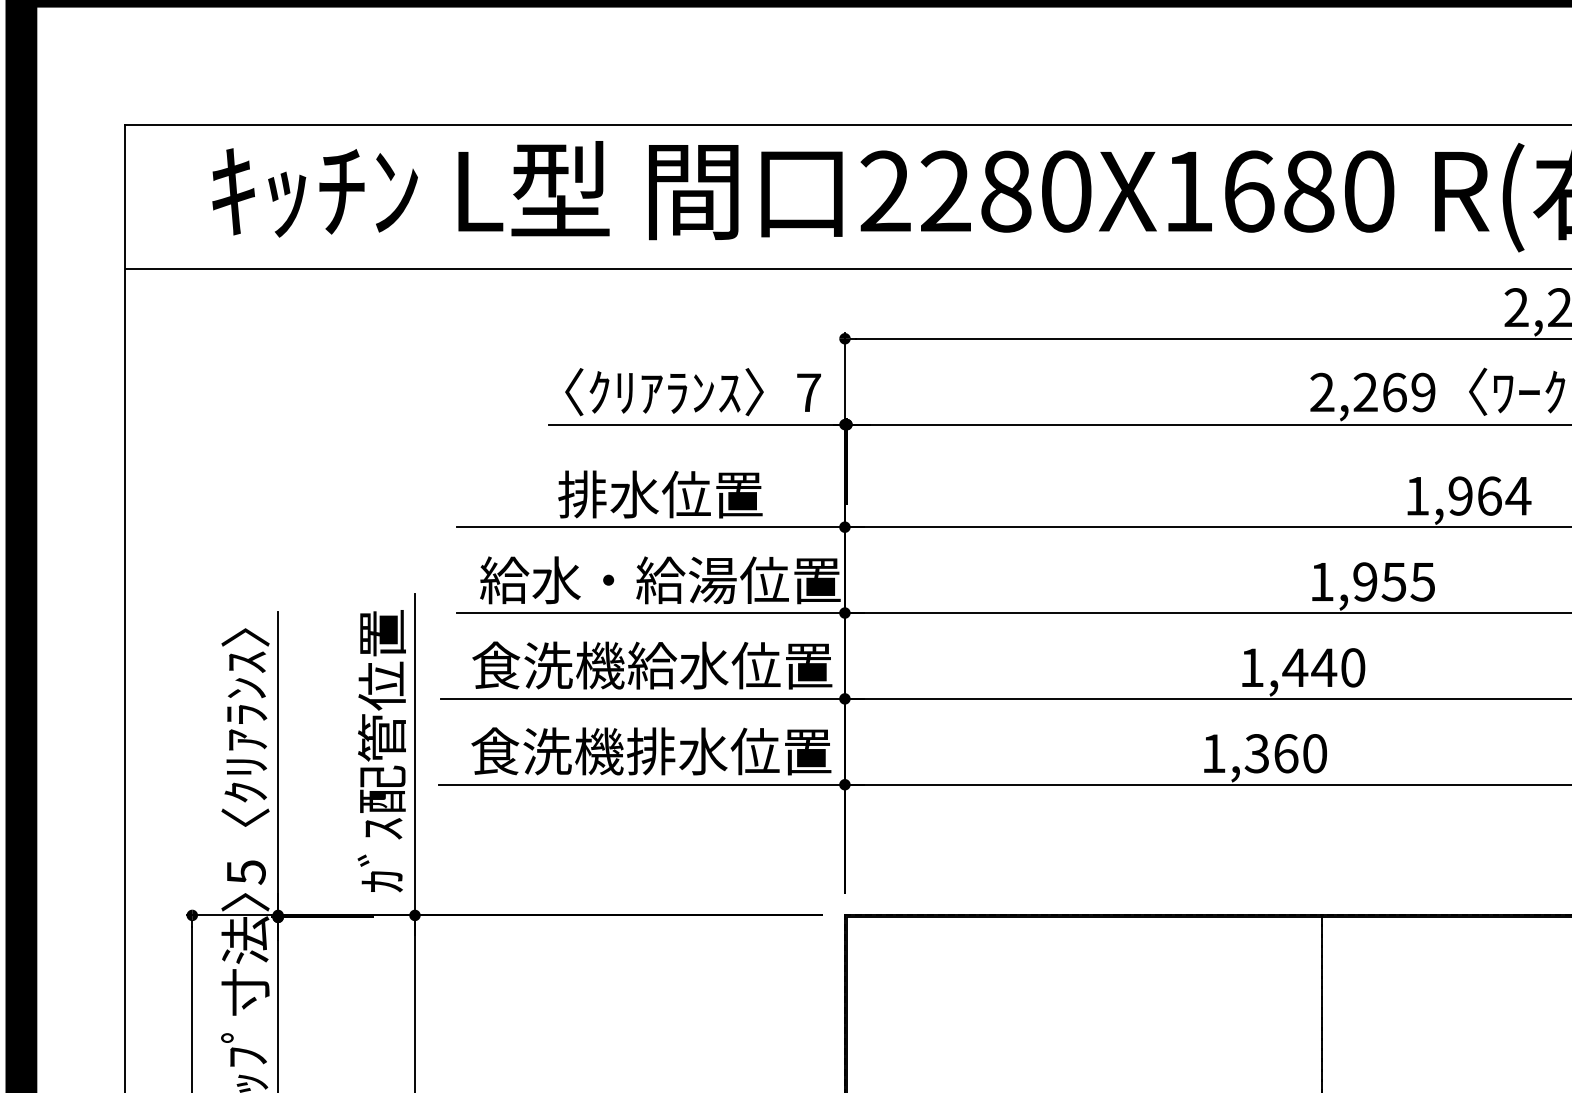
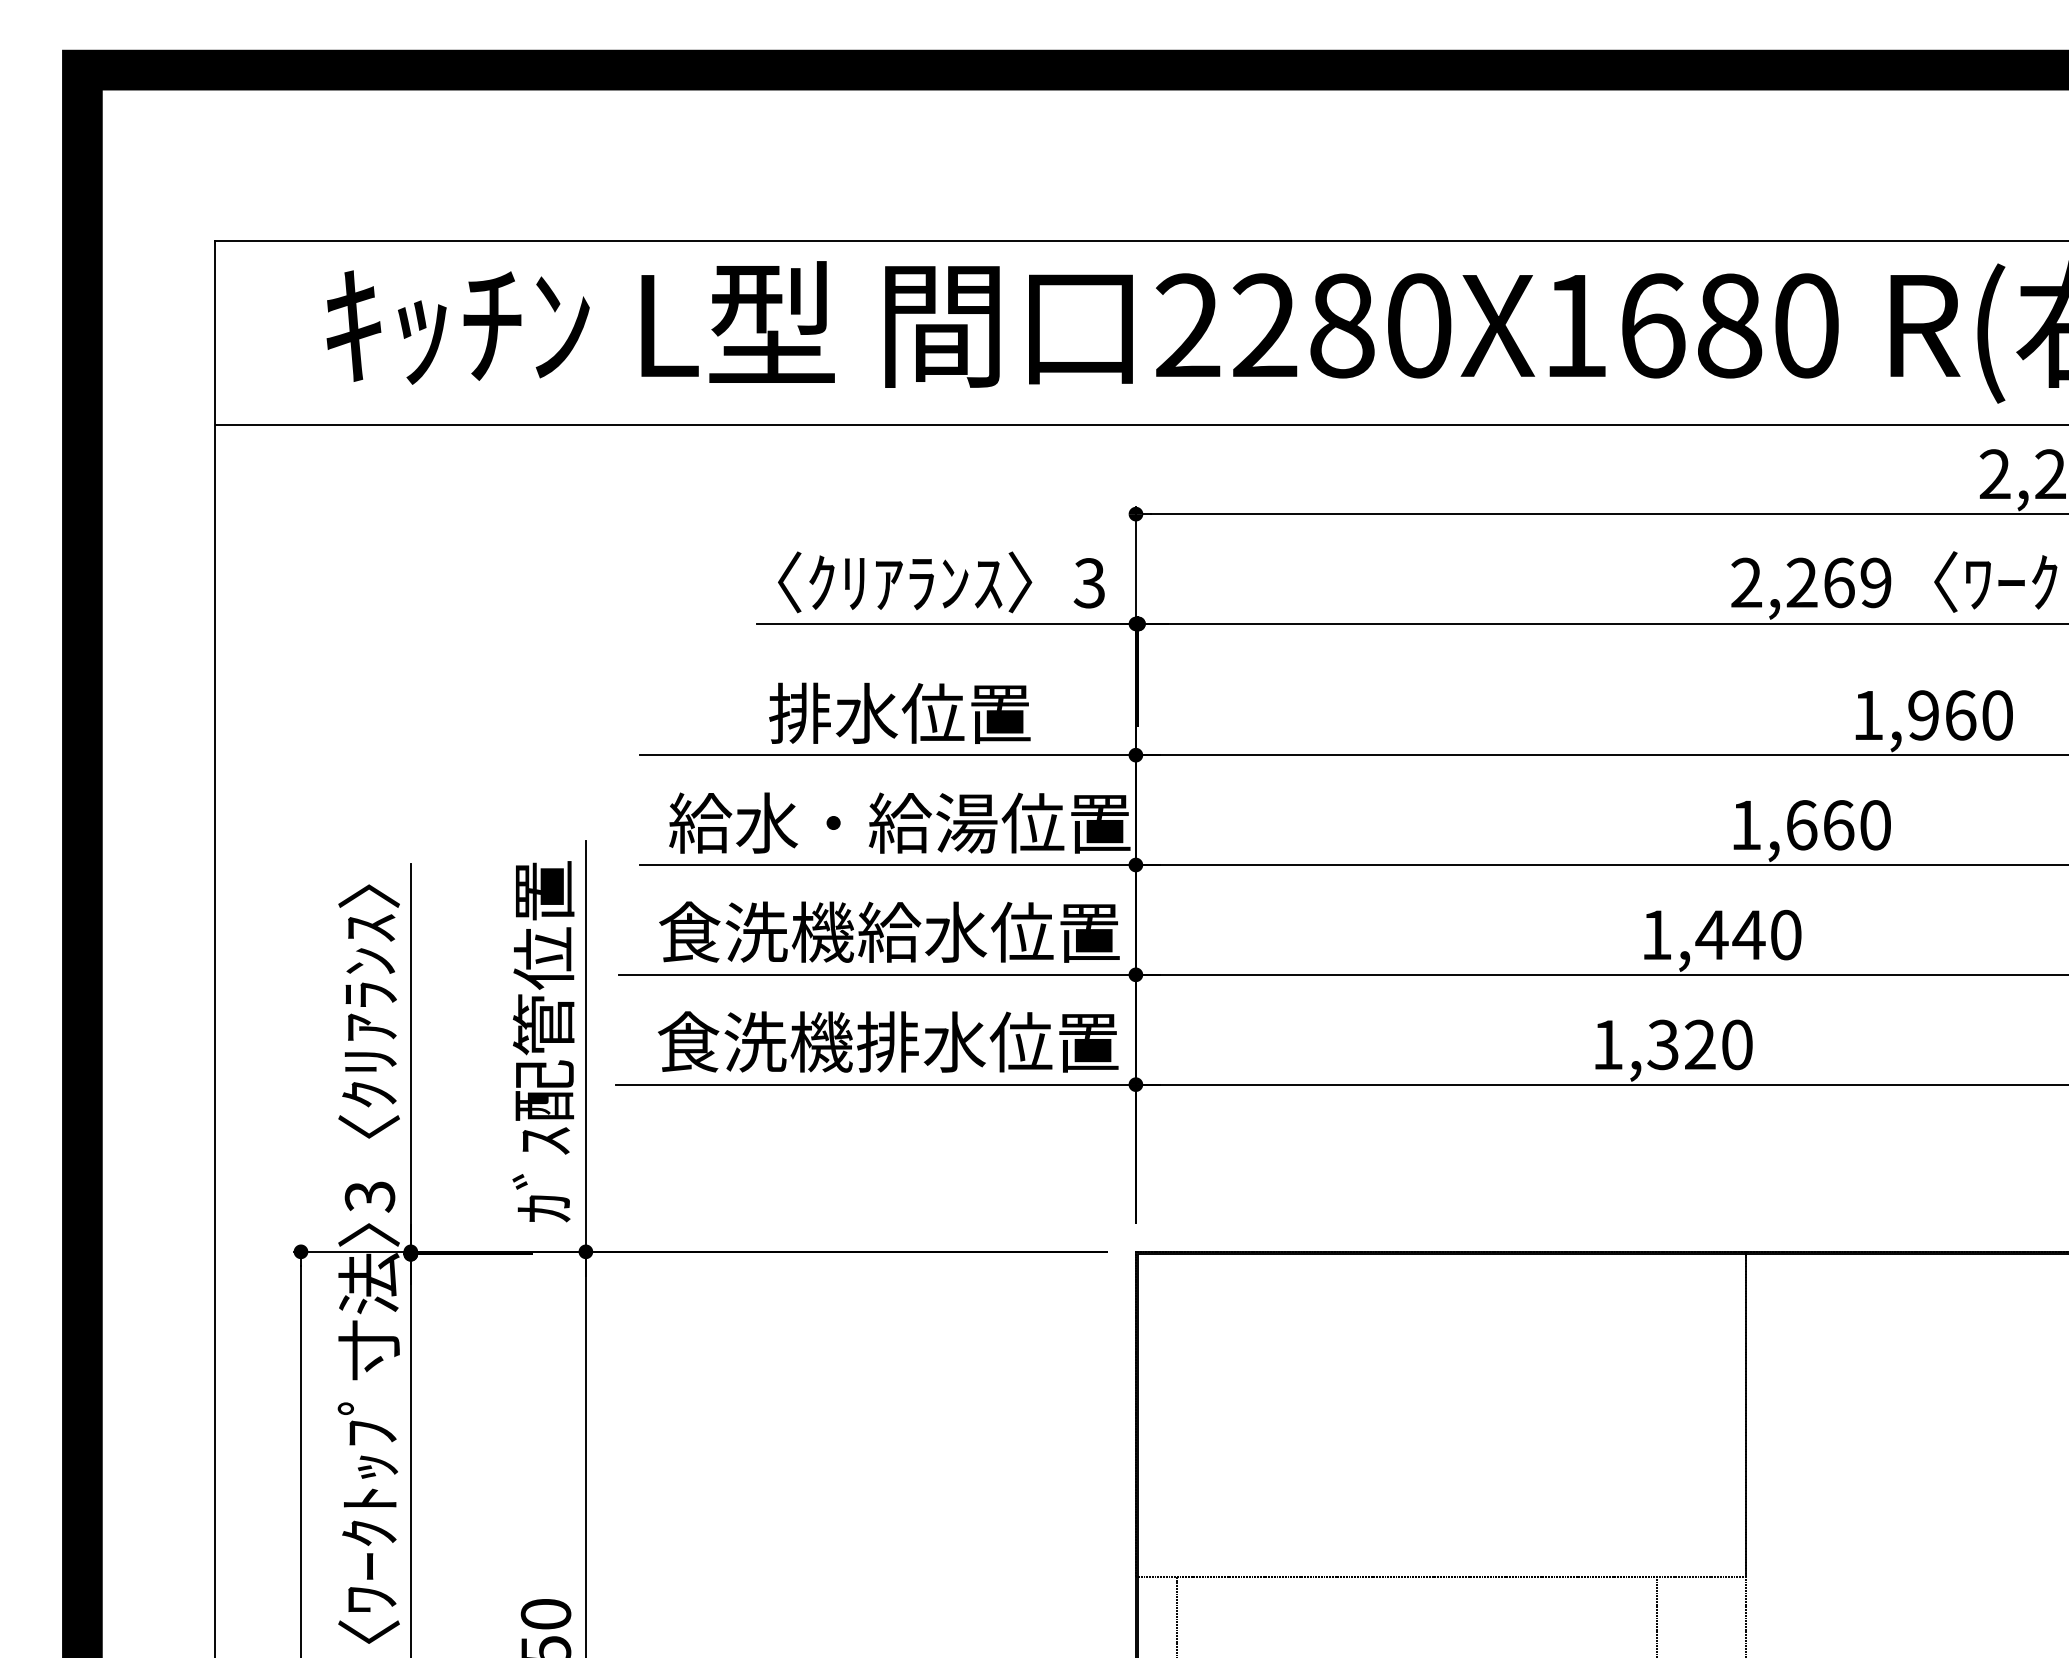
text: (808, 392) -> (1089, 583), 7 -> 3
text: (1518, 496) -> (1997, 715), 1,964 -> 1,960
text: (1394, 582) -> (1838, 825), 1,955 -> 1,660
text: (1286, 753) -> (1700, 1044), 1,360 -> 1,320
text: (245, 872) -> (369, 1196), 5 -> 3

